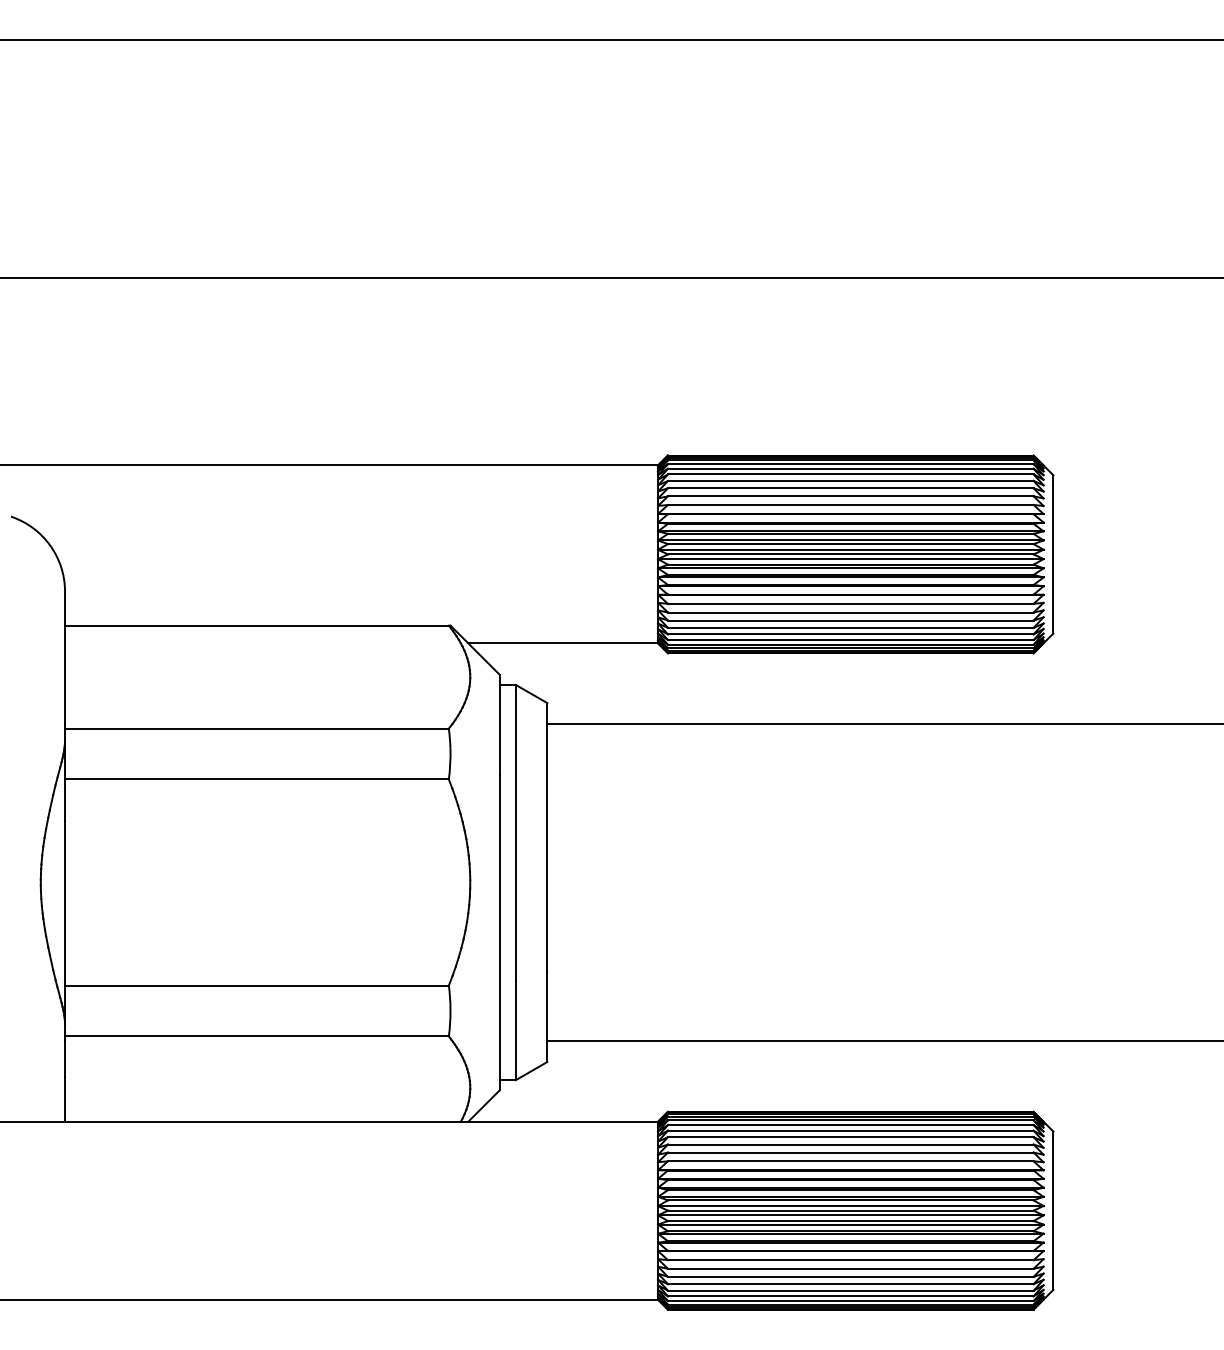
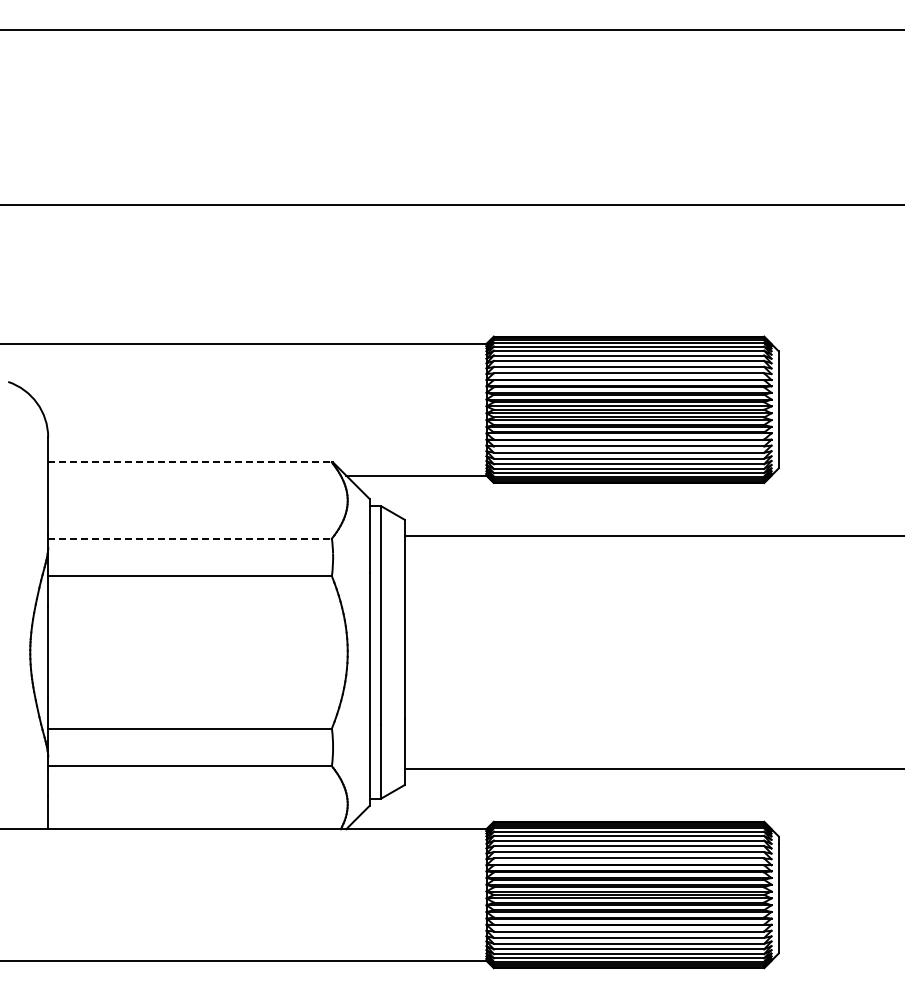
line: (257, 625) -> (190, 462), solid -> dashed
line: (257, 728) -> (190, 538), solid -> dashed

